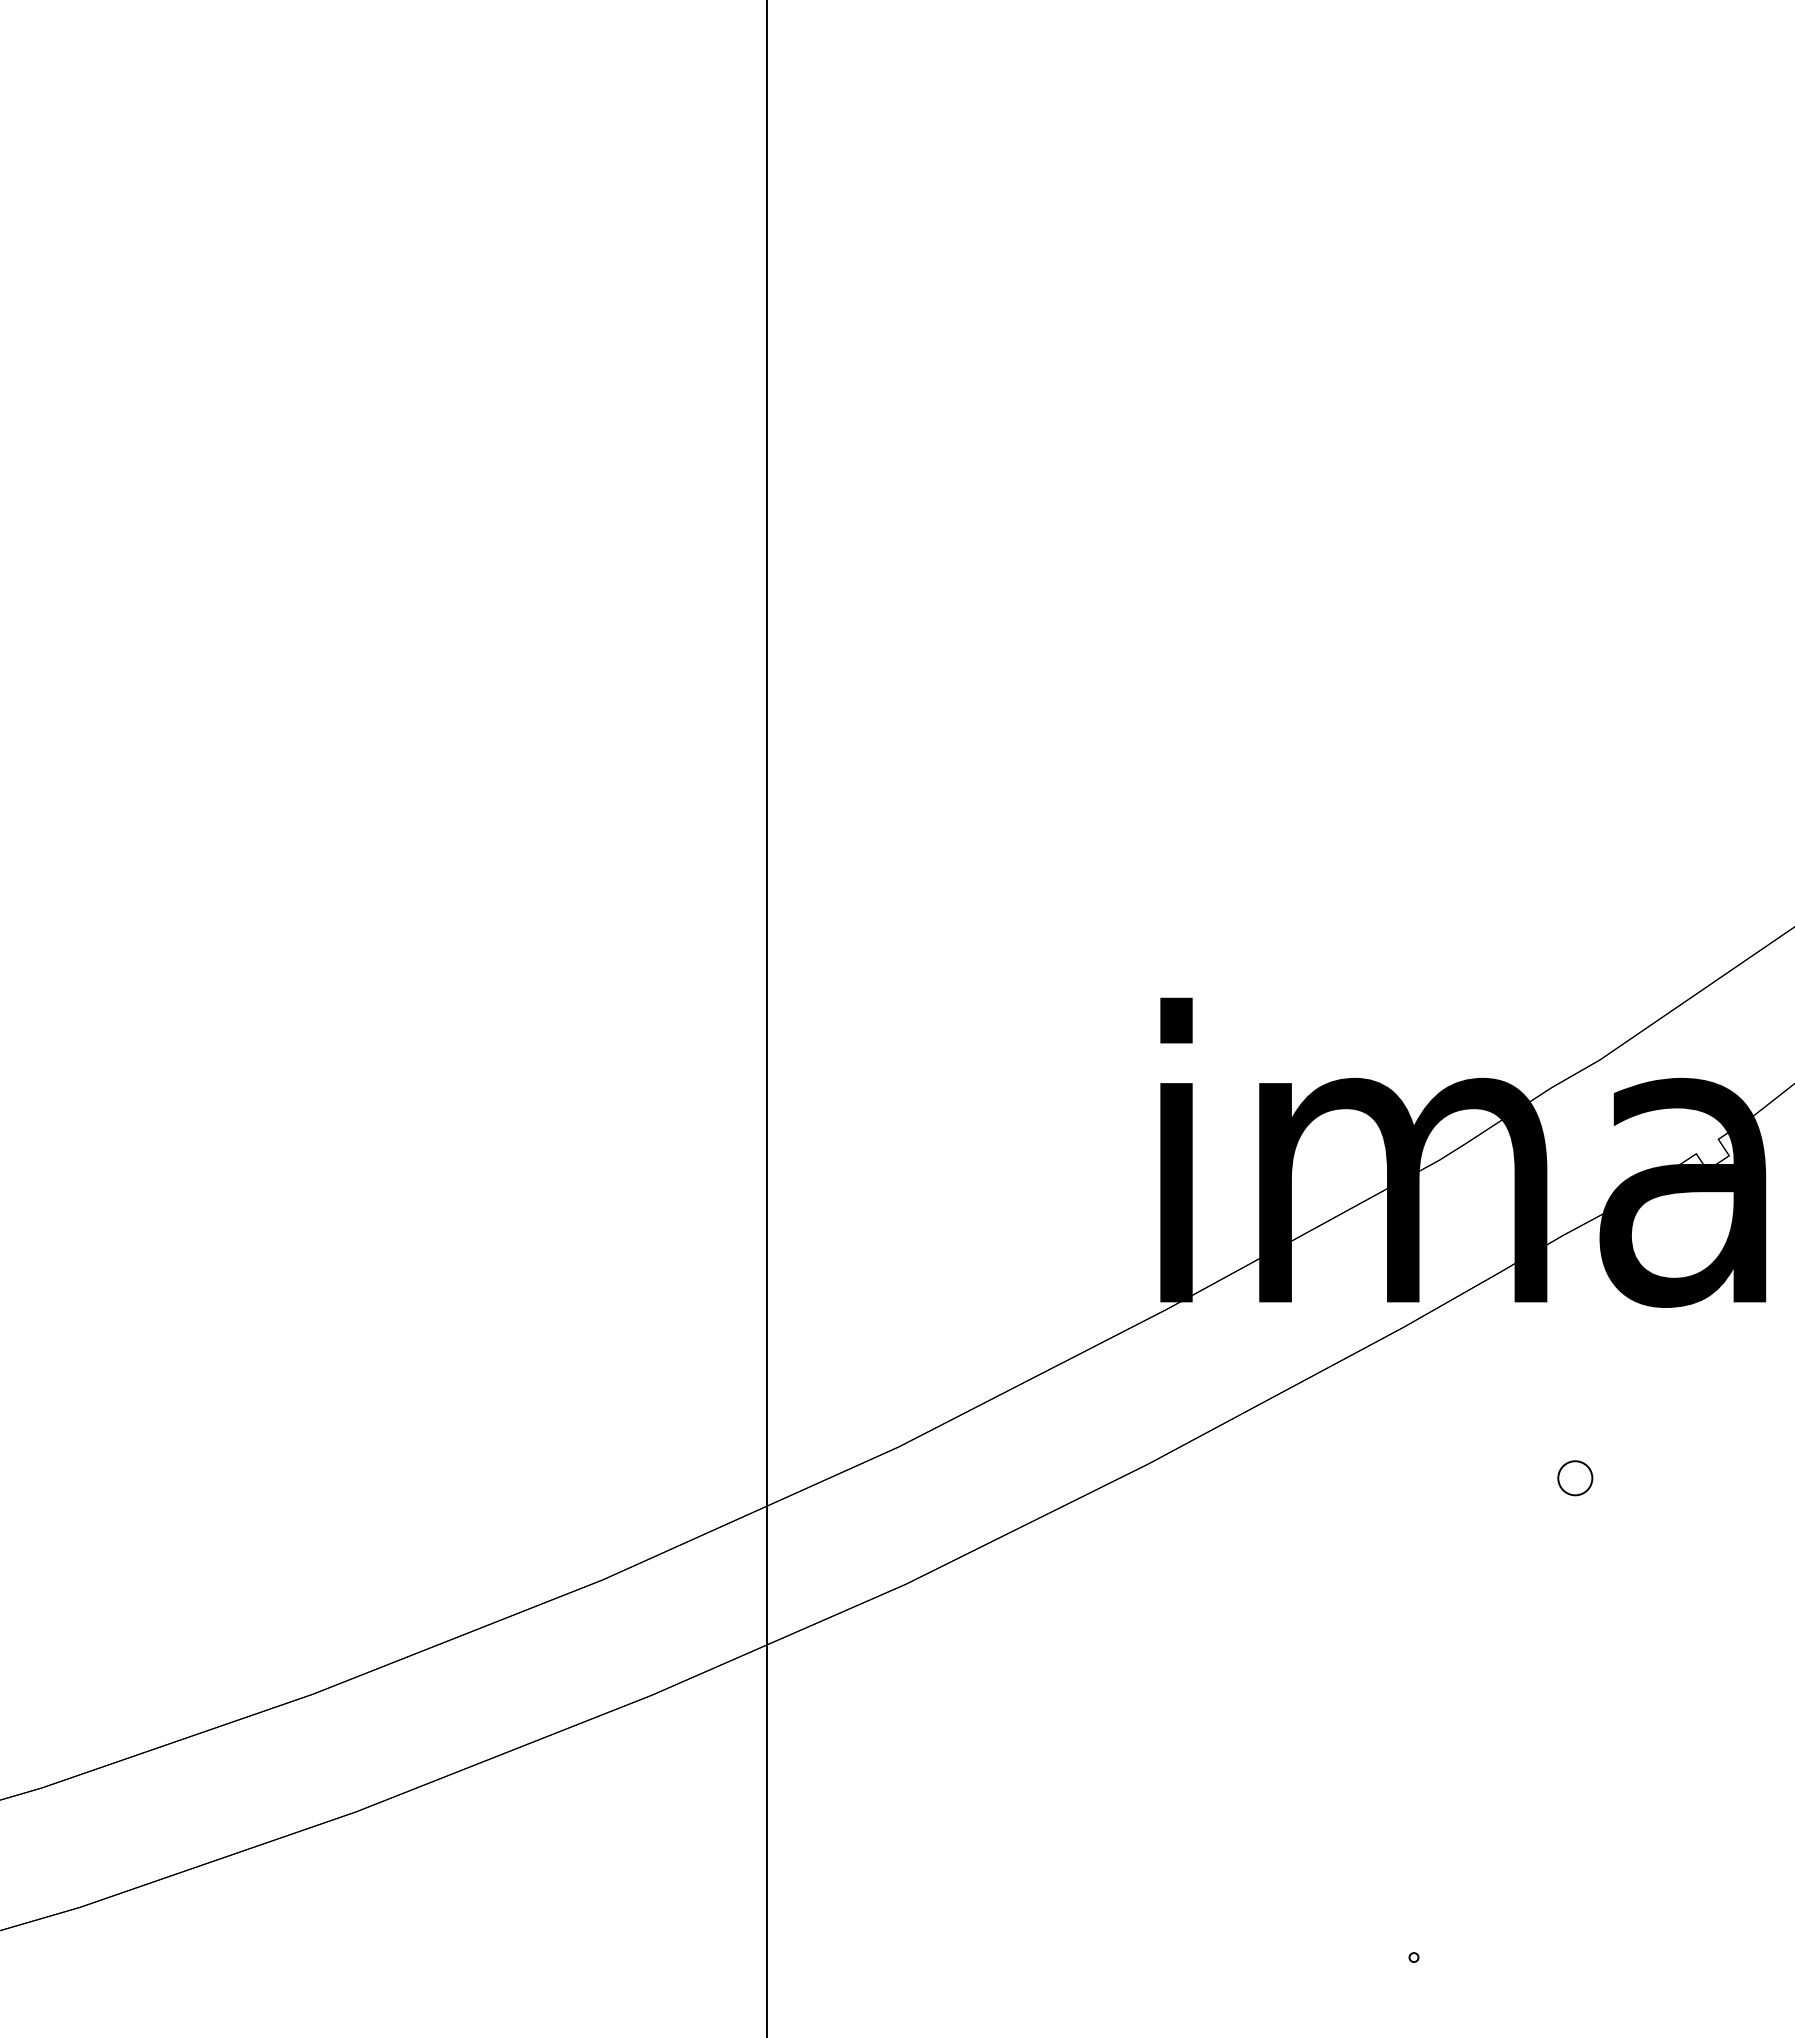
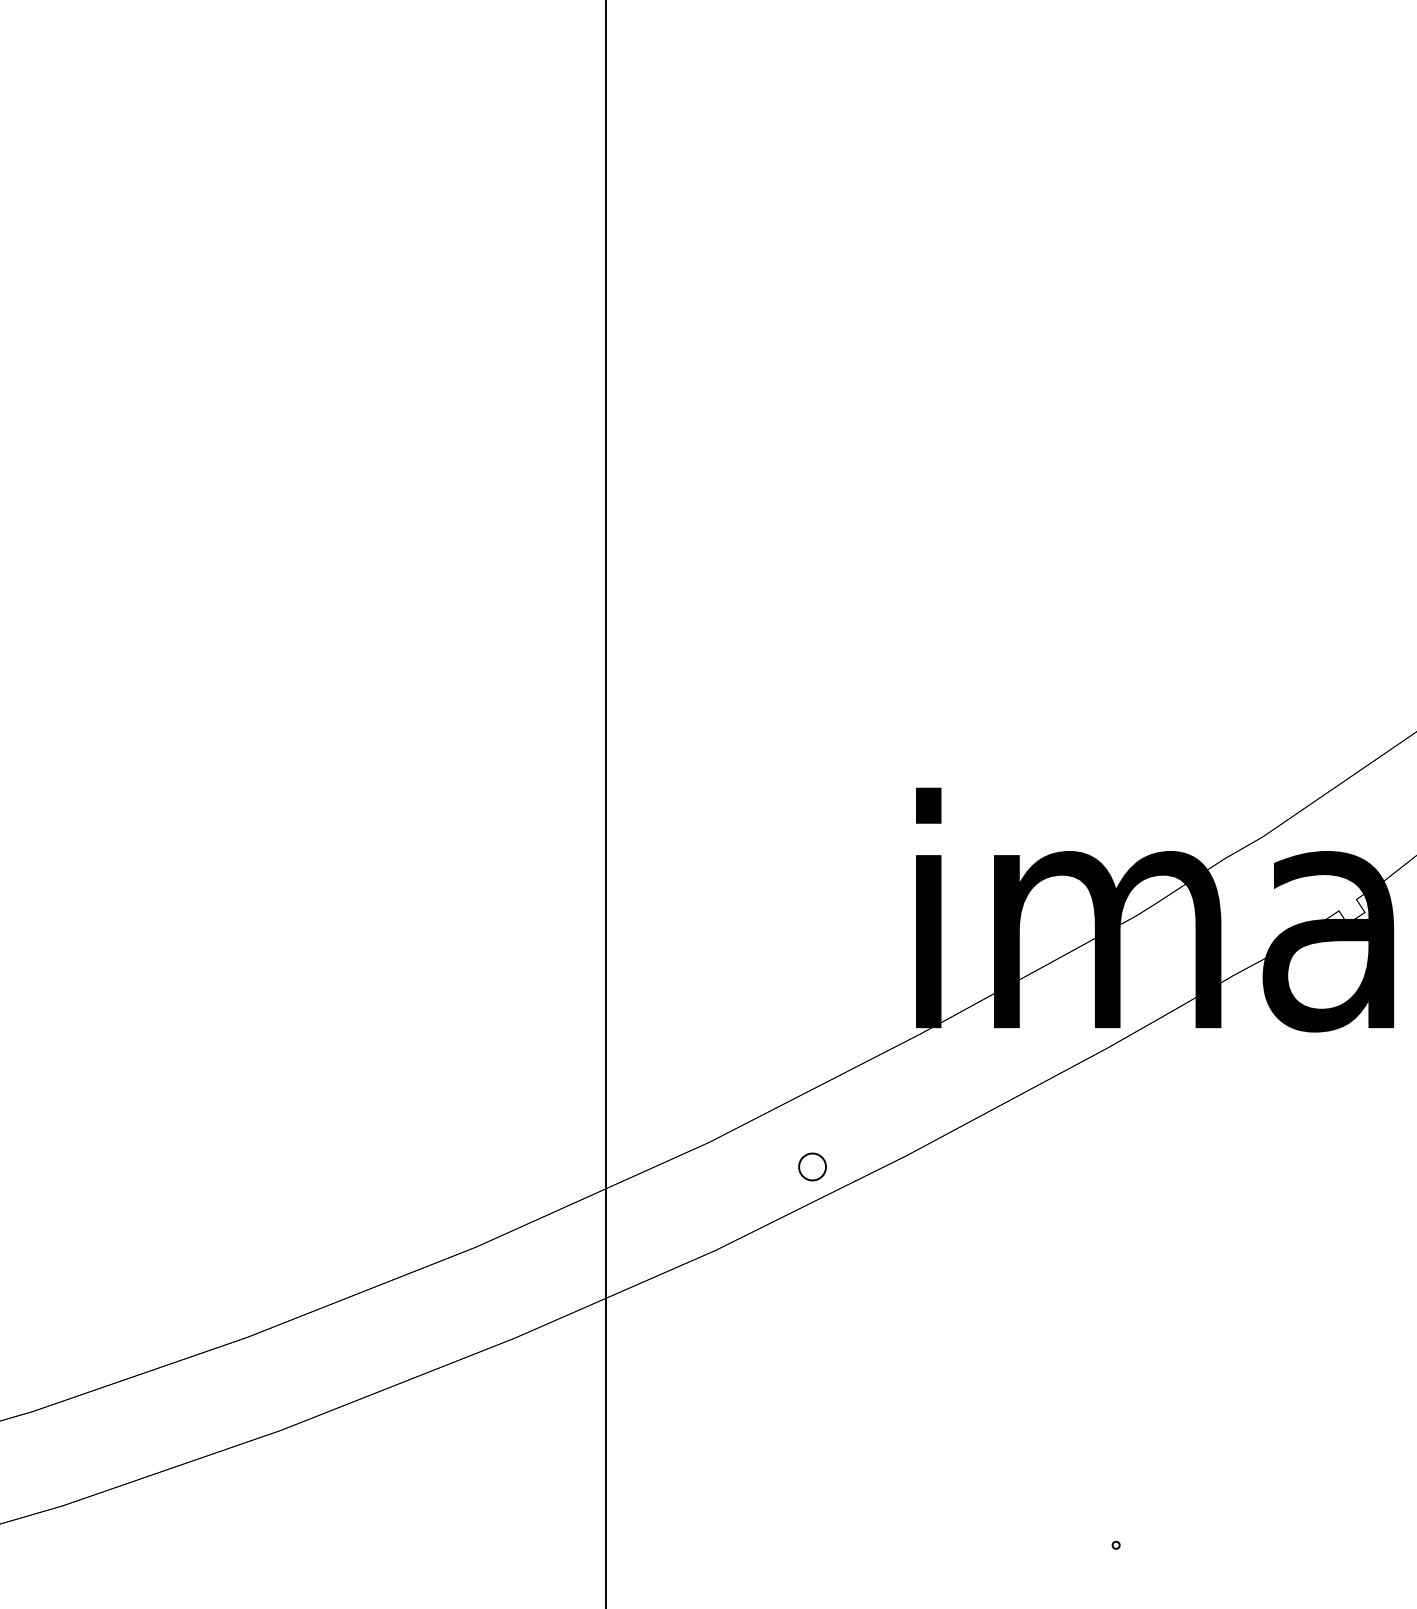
circle: (1575, 1478) -> (812, 1167), moved

